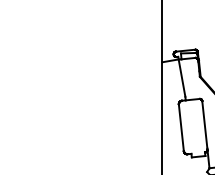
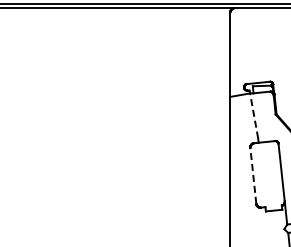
line: (181, 76) -> (253, 113), solid -> dashed
line: (181, 127) -> (253, 175), solid -> dashed

